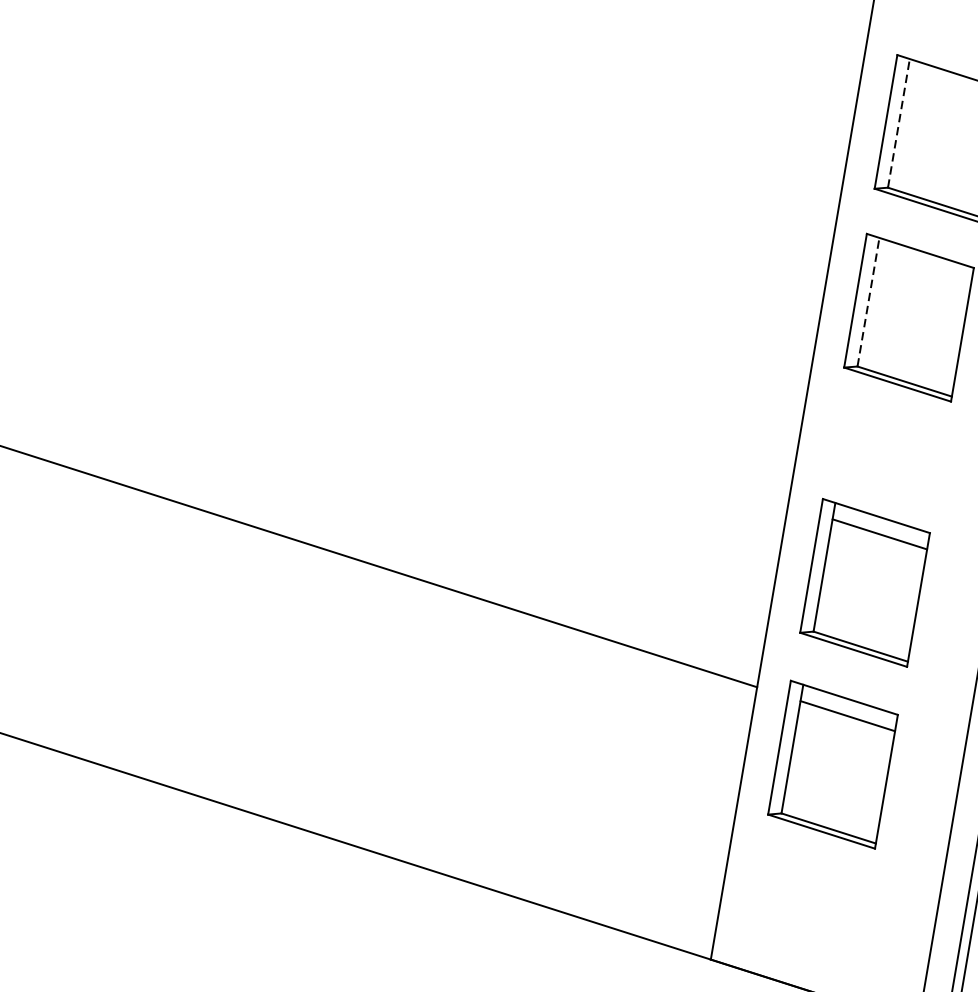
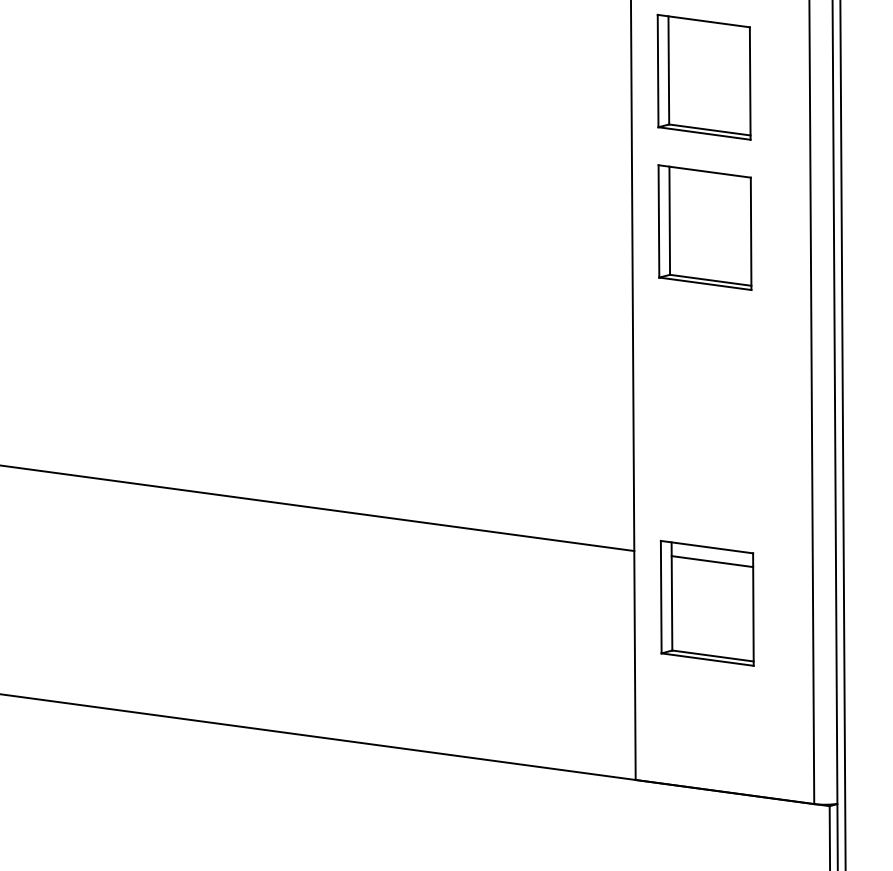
line: (898, 122) -> (668, 69), dashed -> solid
line: (868, 301) -> (669, 220), dashed -> solid
part: (864, 581) -> (706, 449), removed

